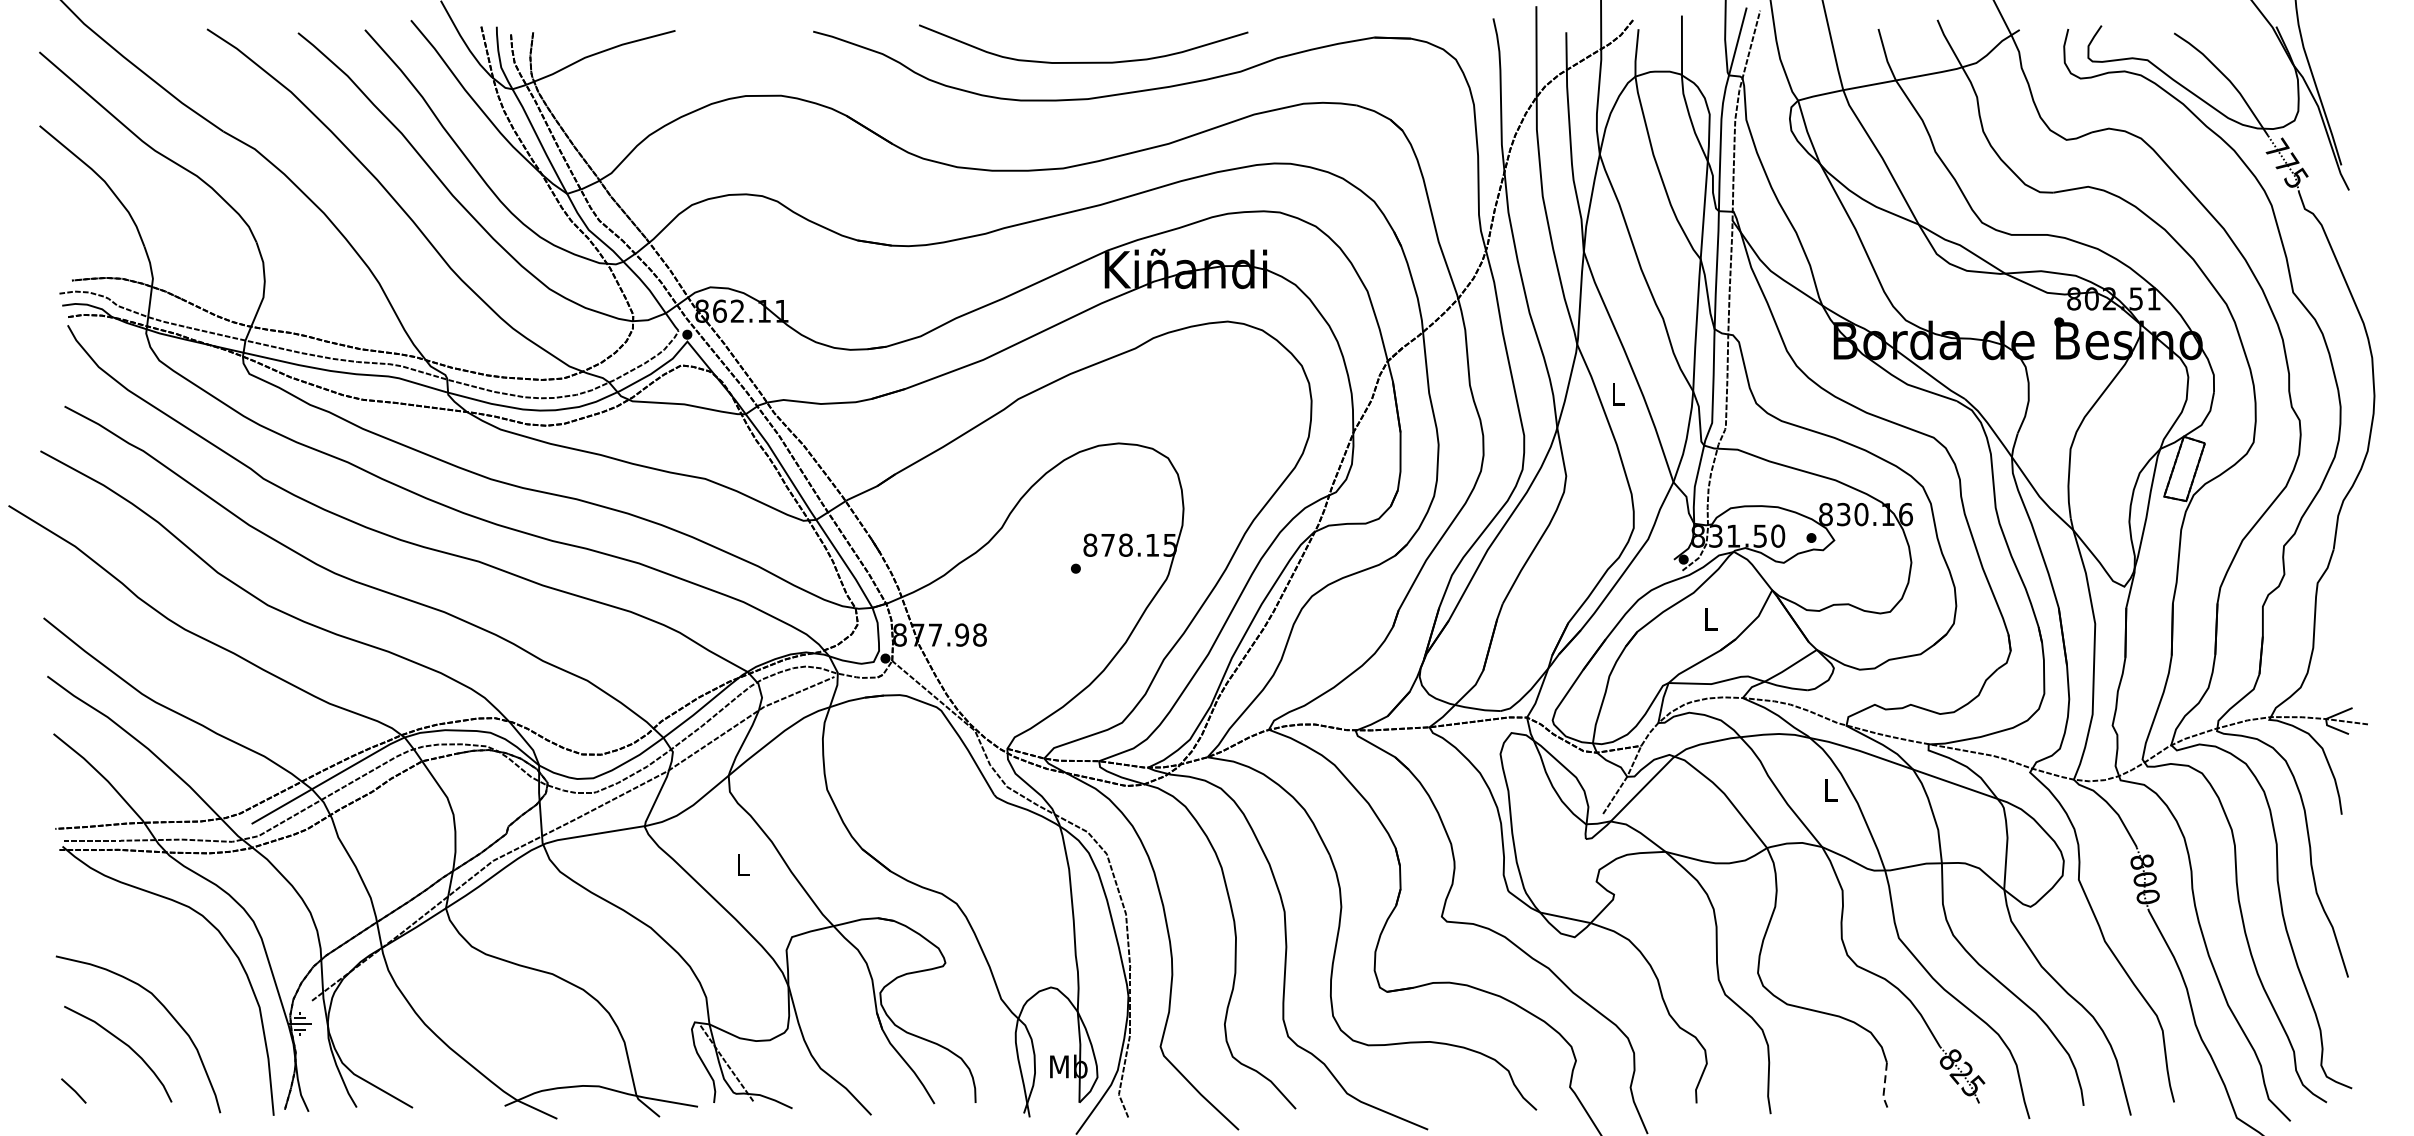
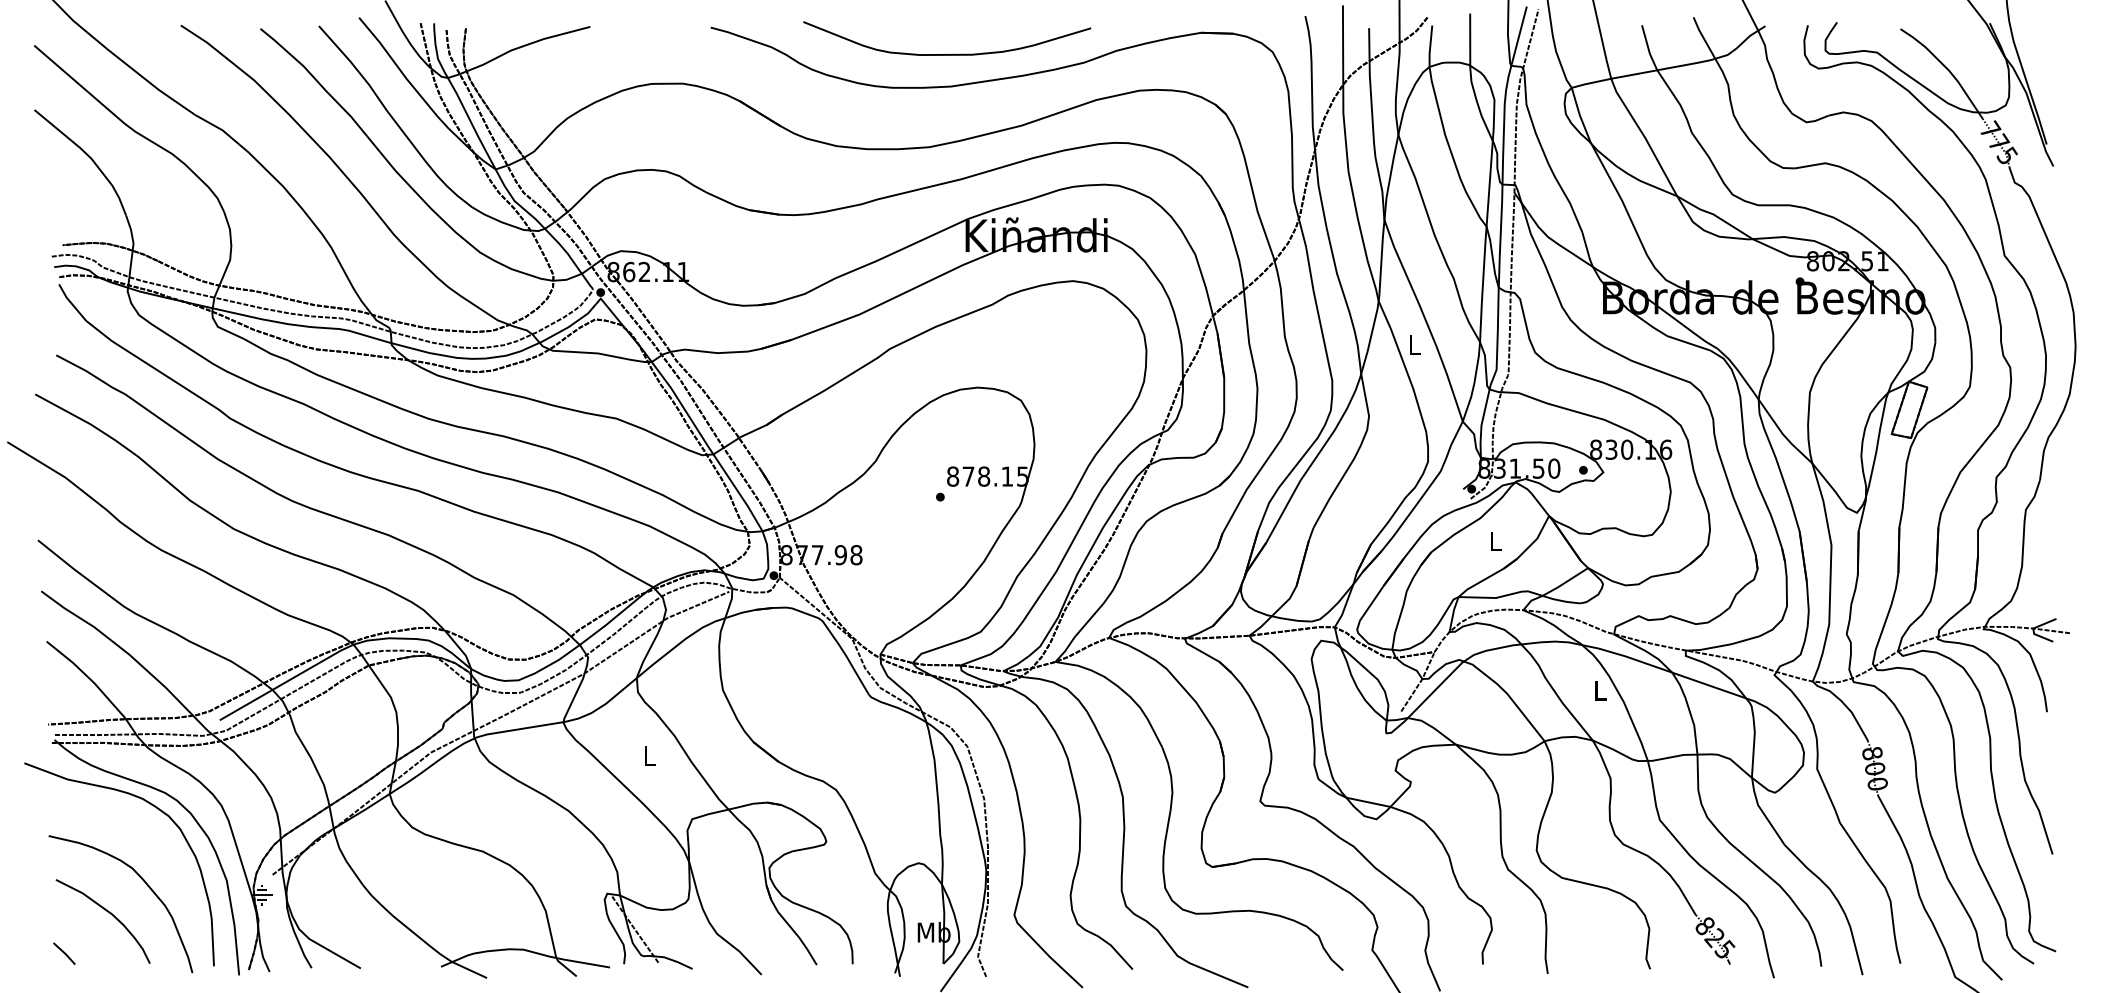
curve: (184, 929) -> (161, 812), added
line: (1884, 1087) -> (1647, 950), dashed -> solid

